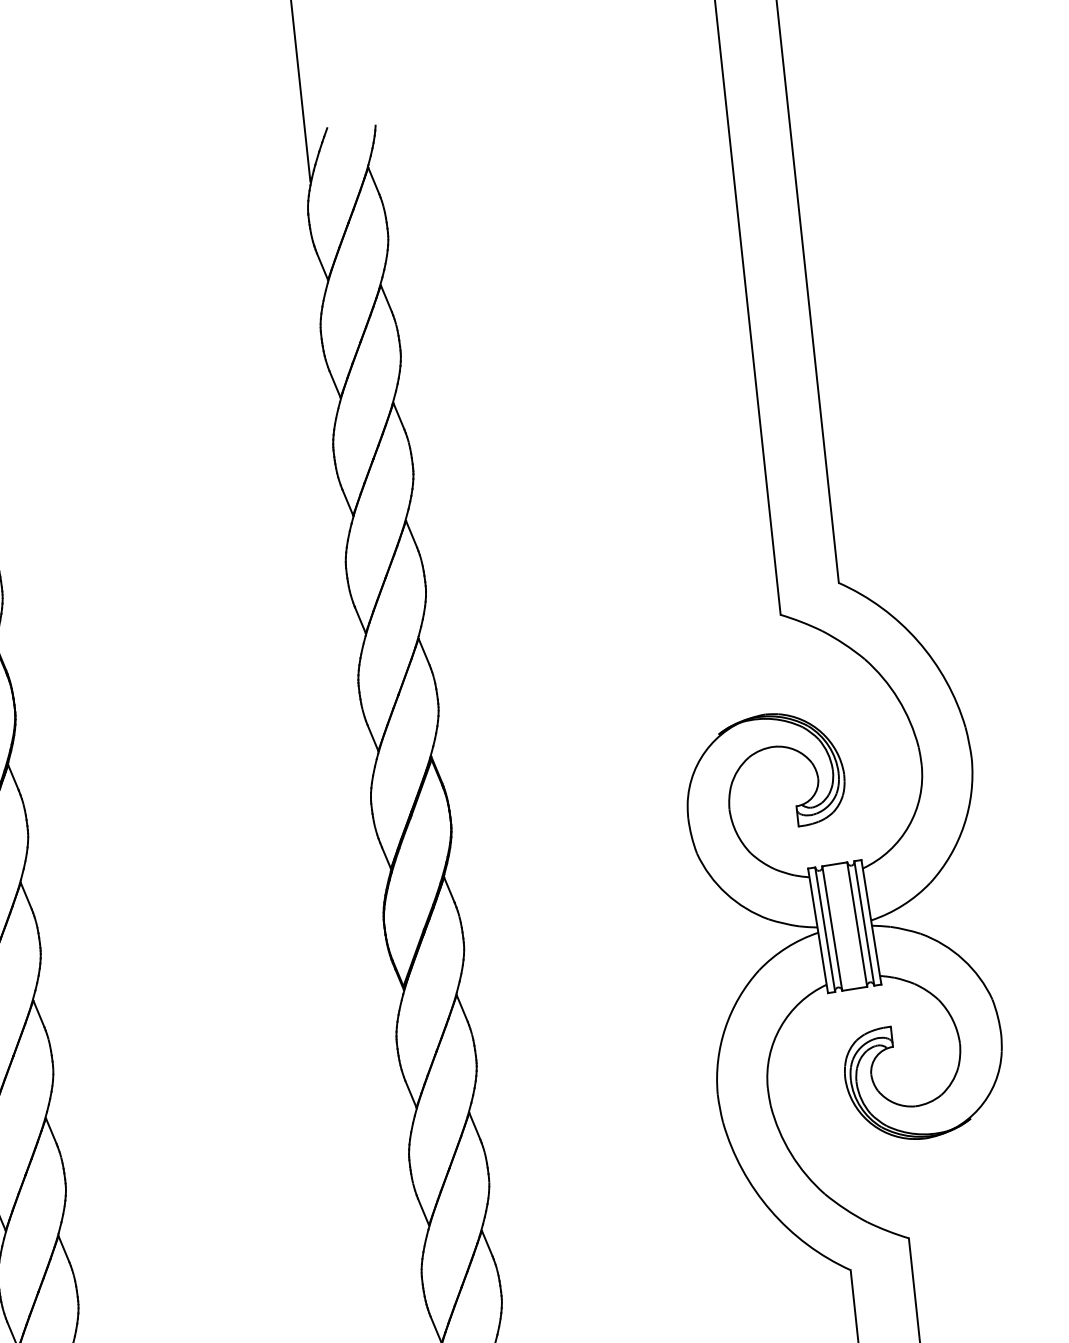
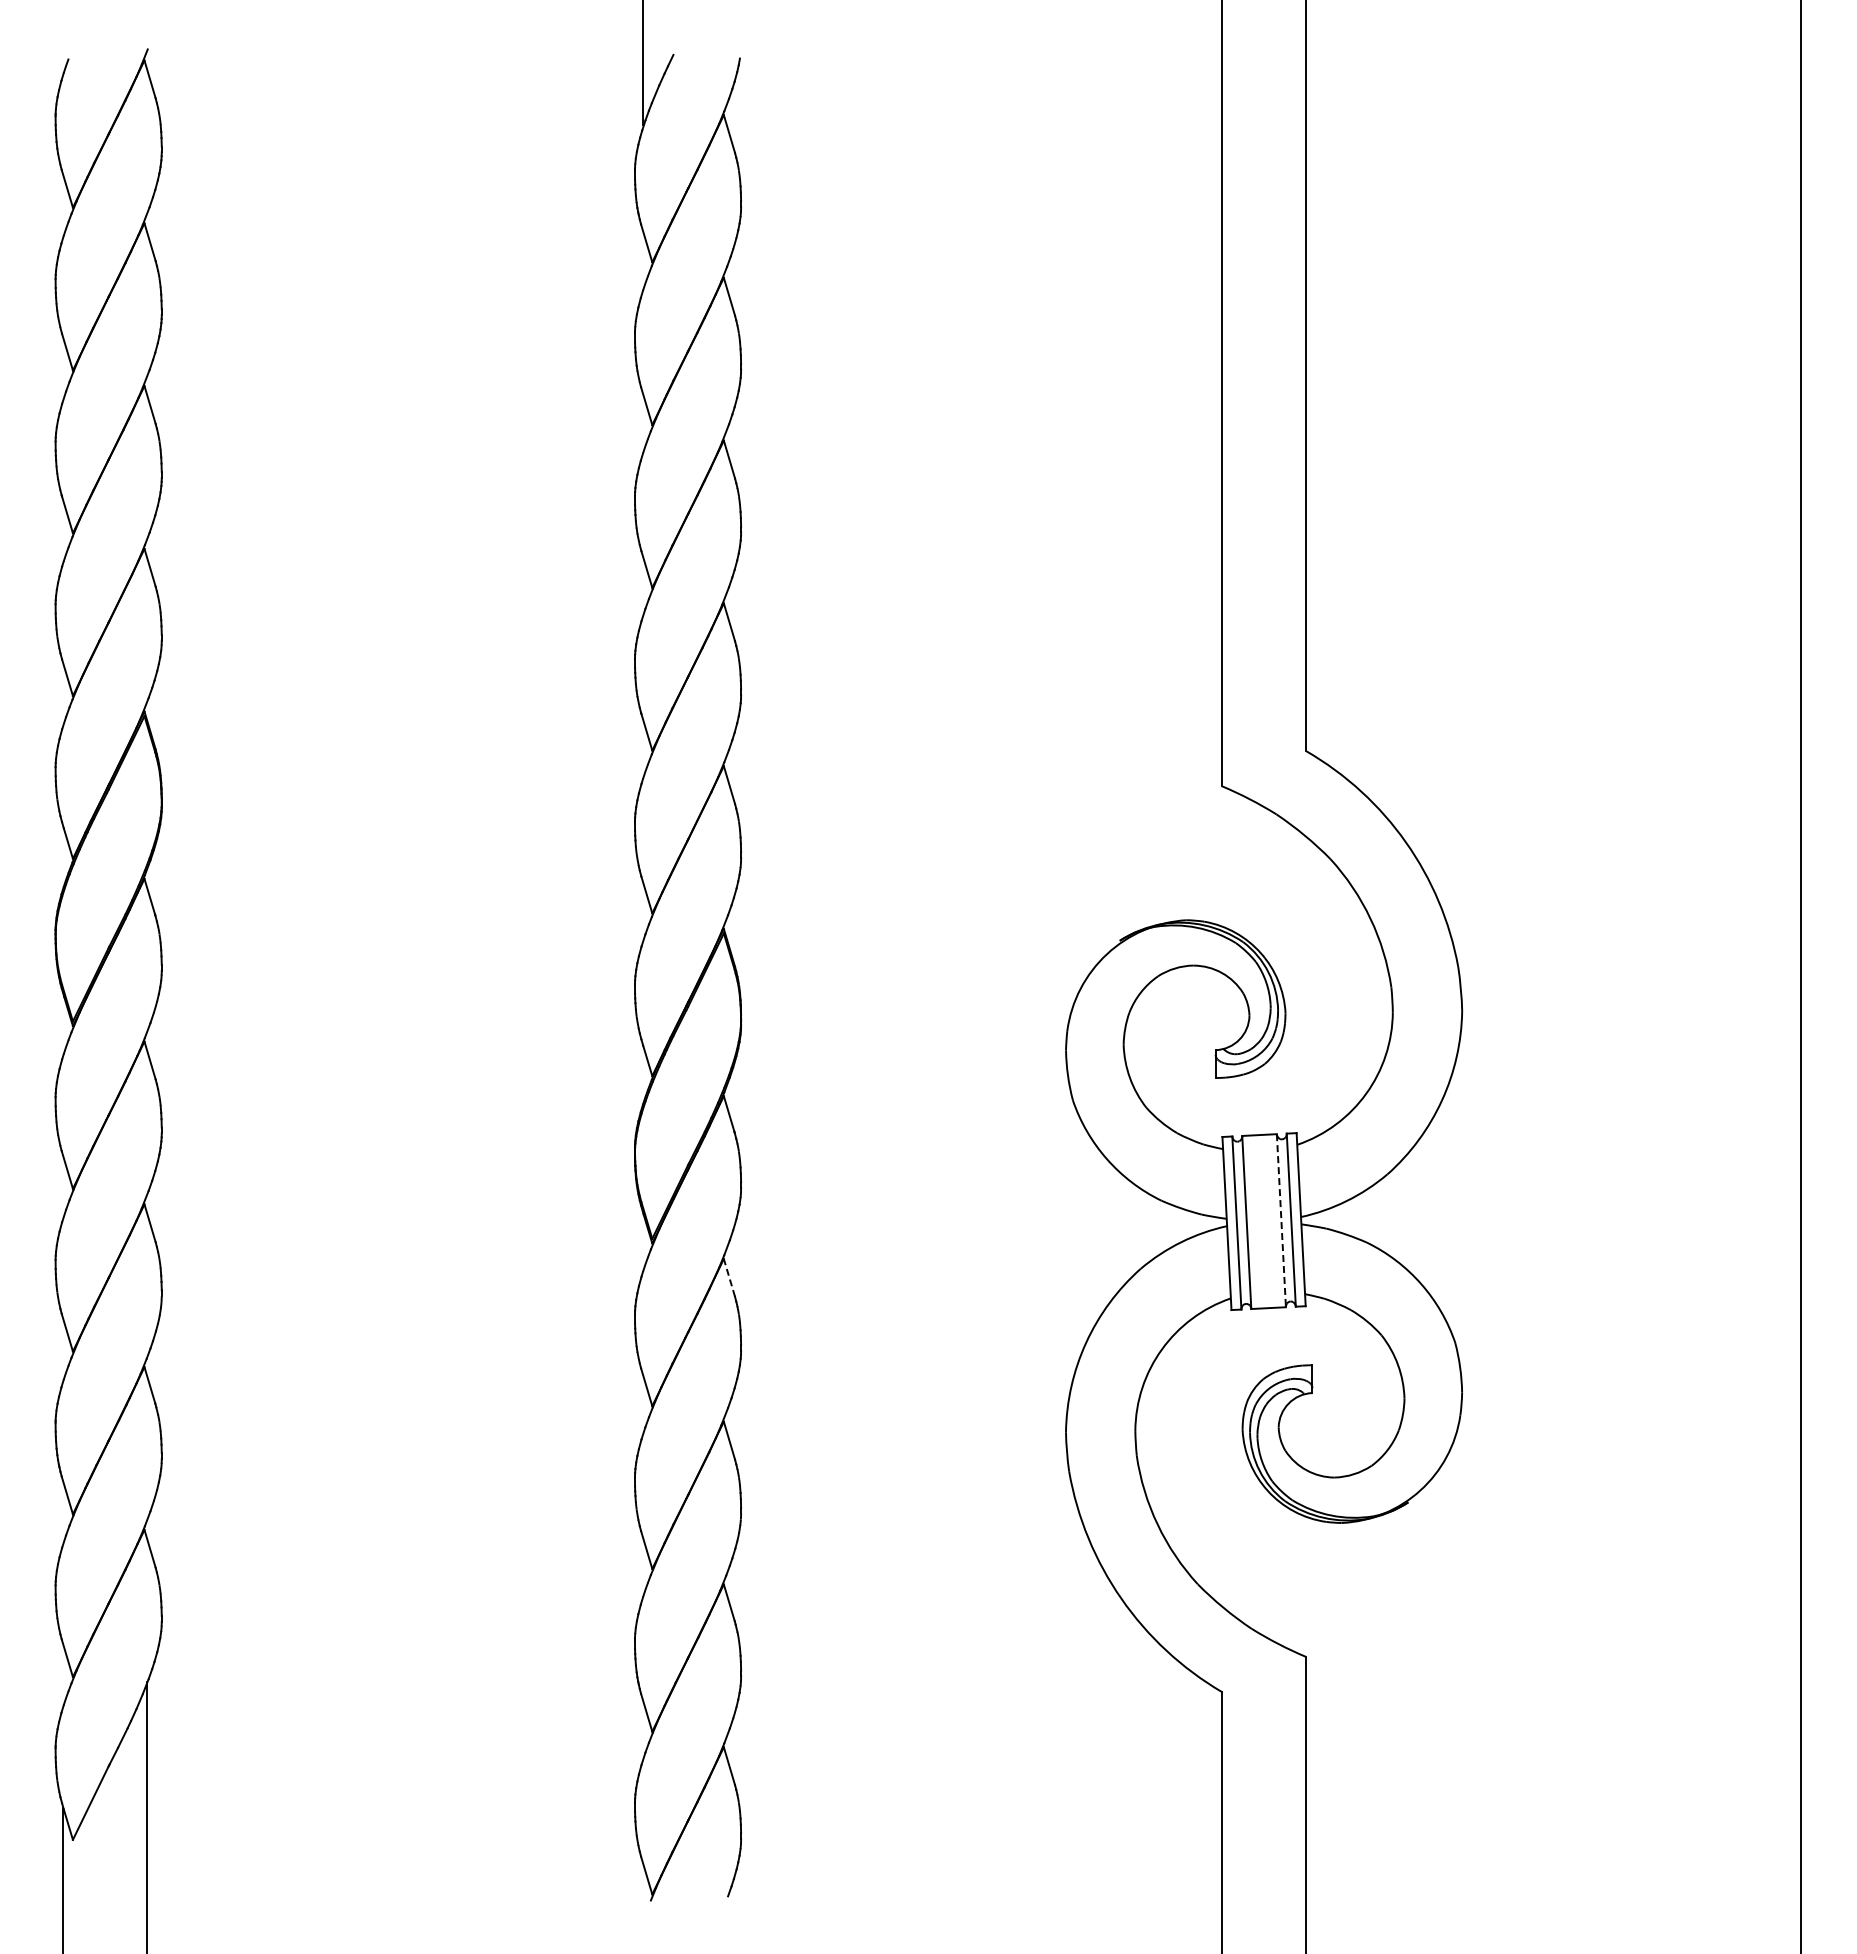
line: (857, 924) -> (1281, 1220), solid -> dashed
line: (462, 1008) -> (729, 1277), solid -> dashed

